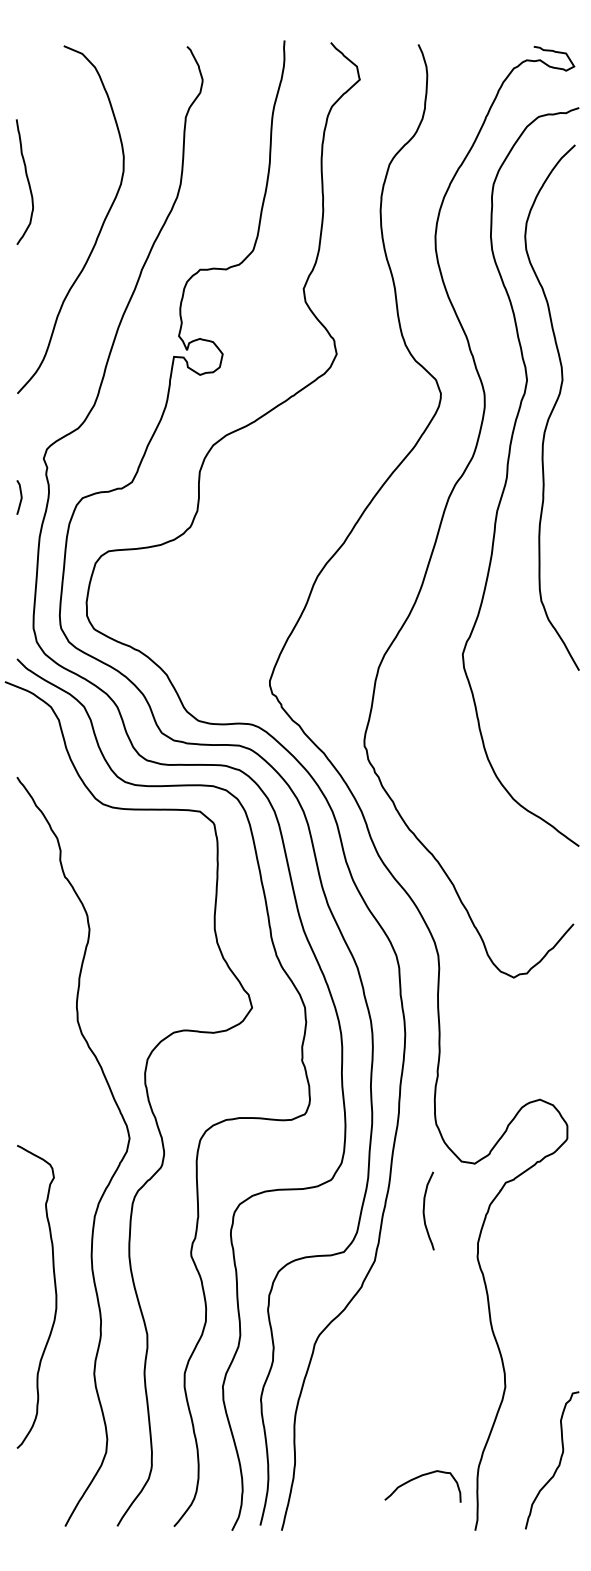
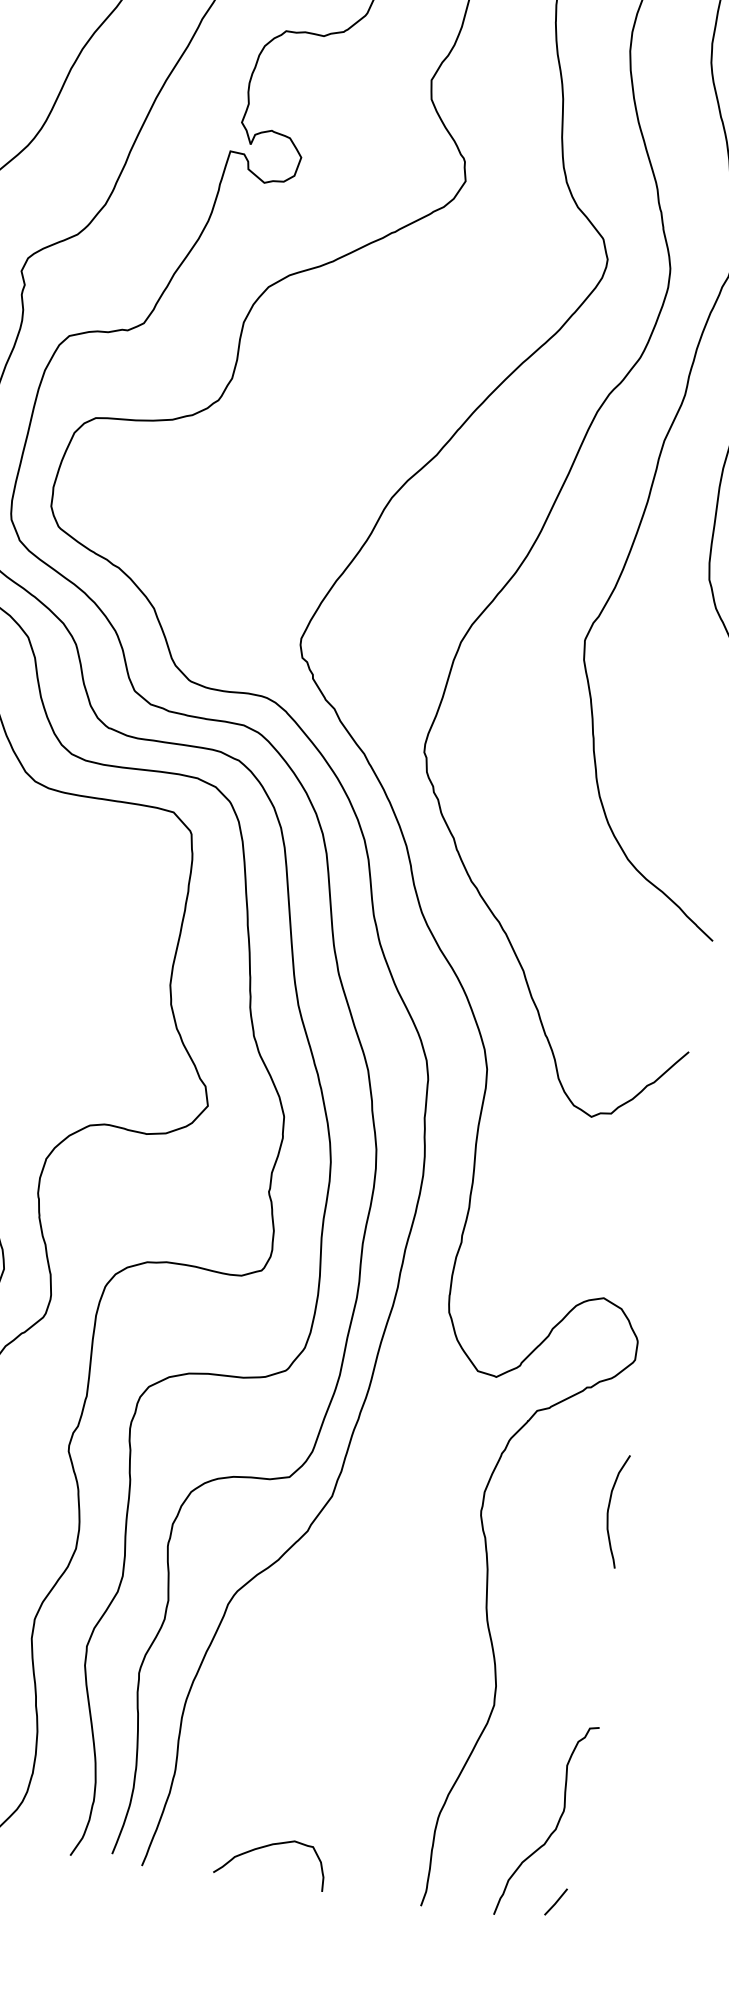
curve: (424, 1210) -> (609, 1509), moved
curve: (420, 1477) -> (269, 1847), moved
line: (566, 1514) -> (555, 1901), added

